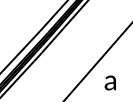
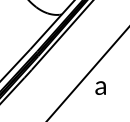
text: (110, 82) -> (100, 87), moved

